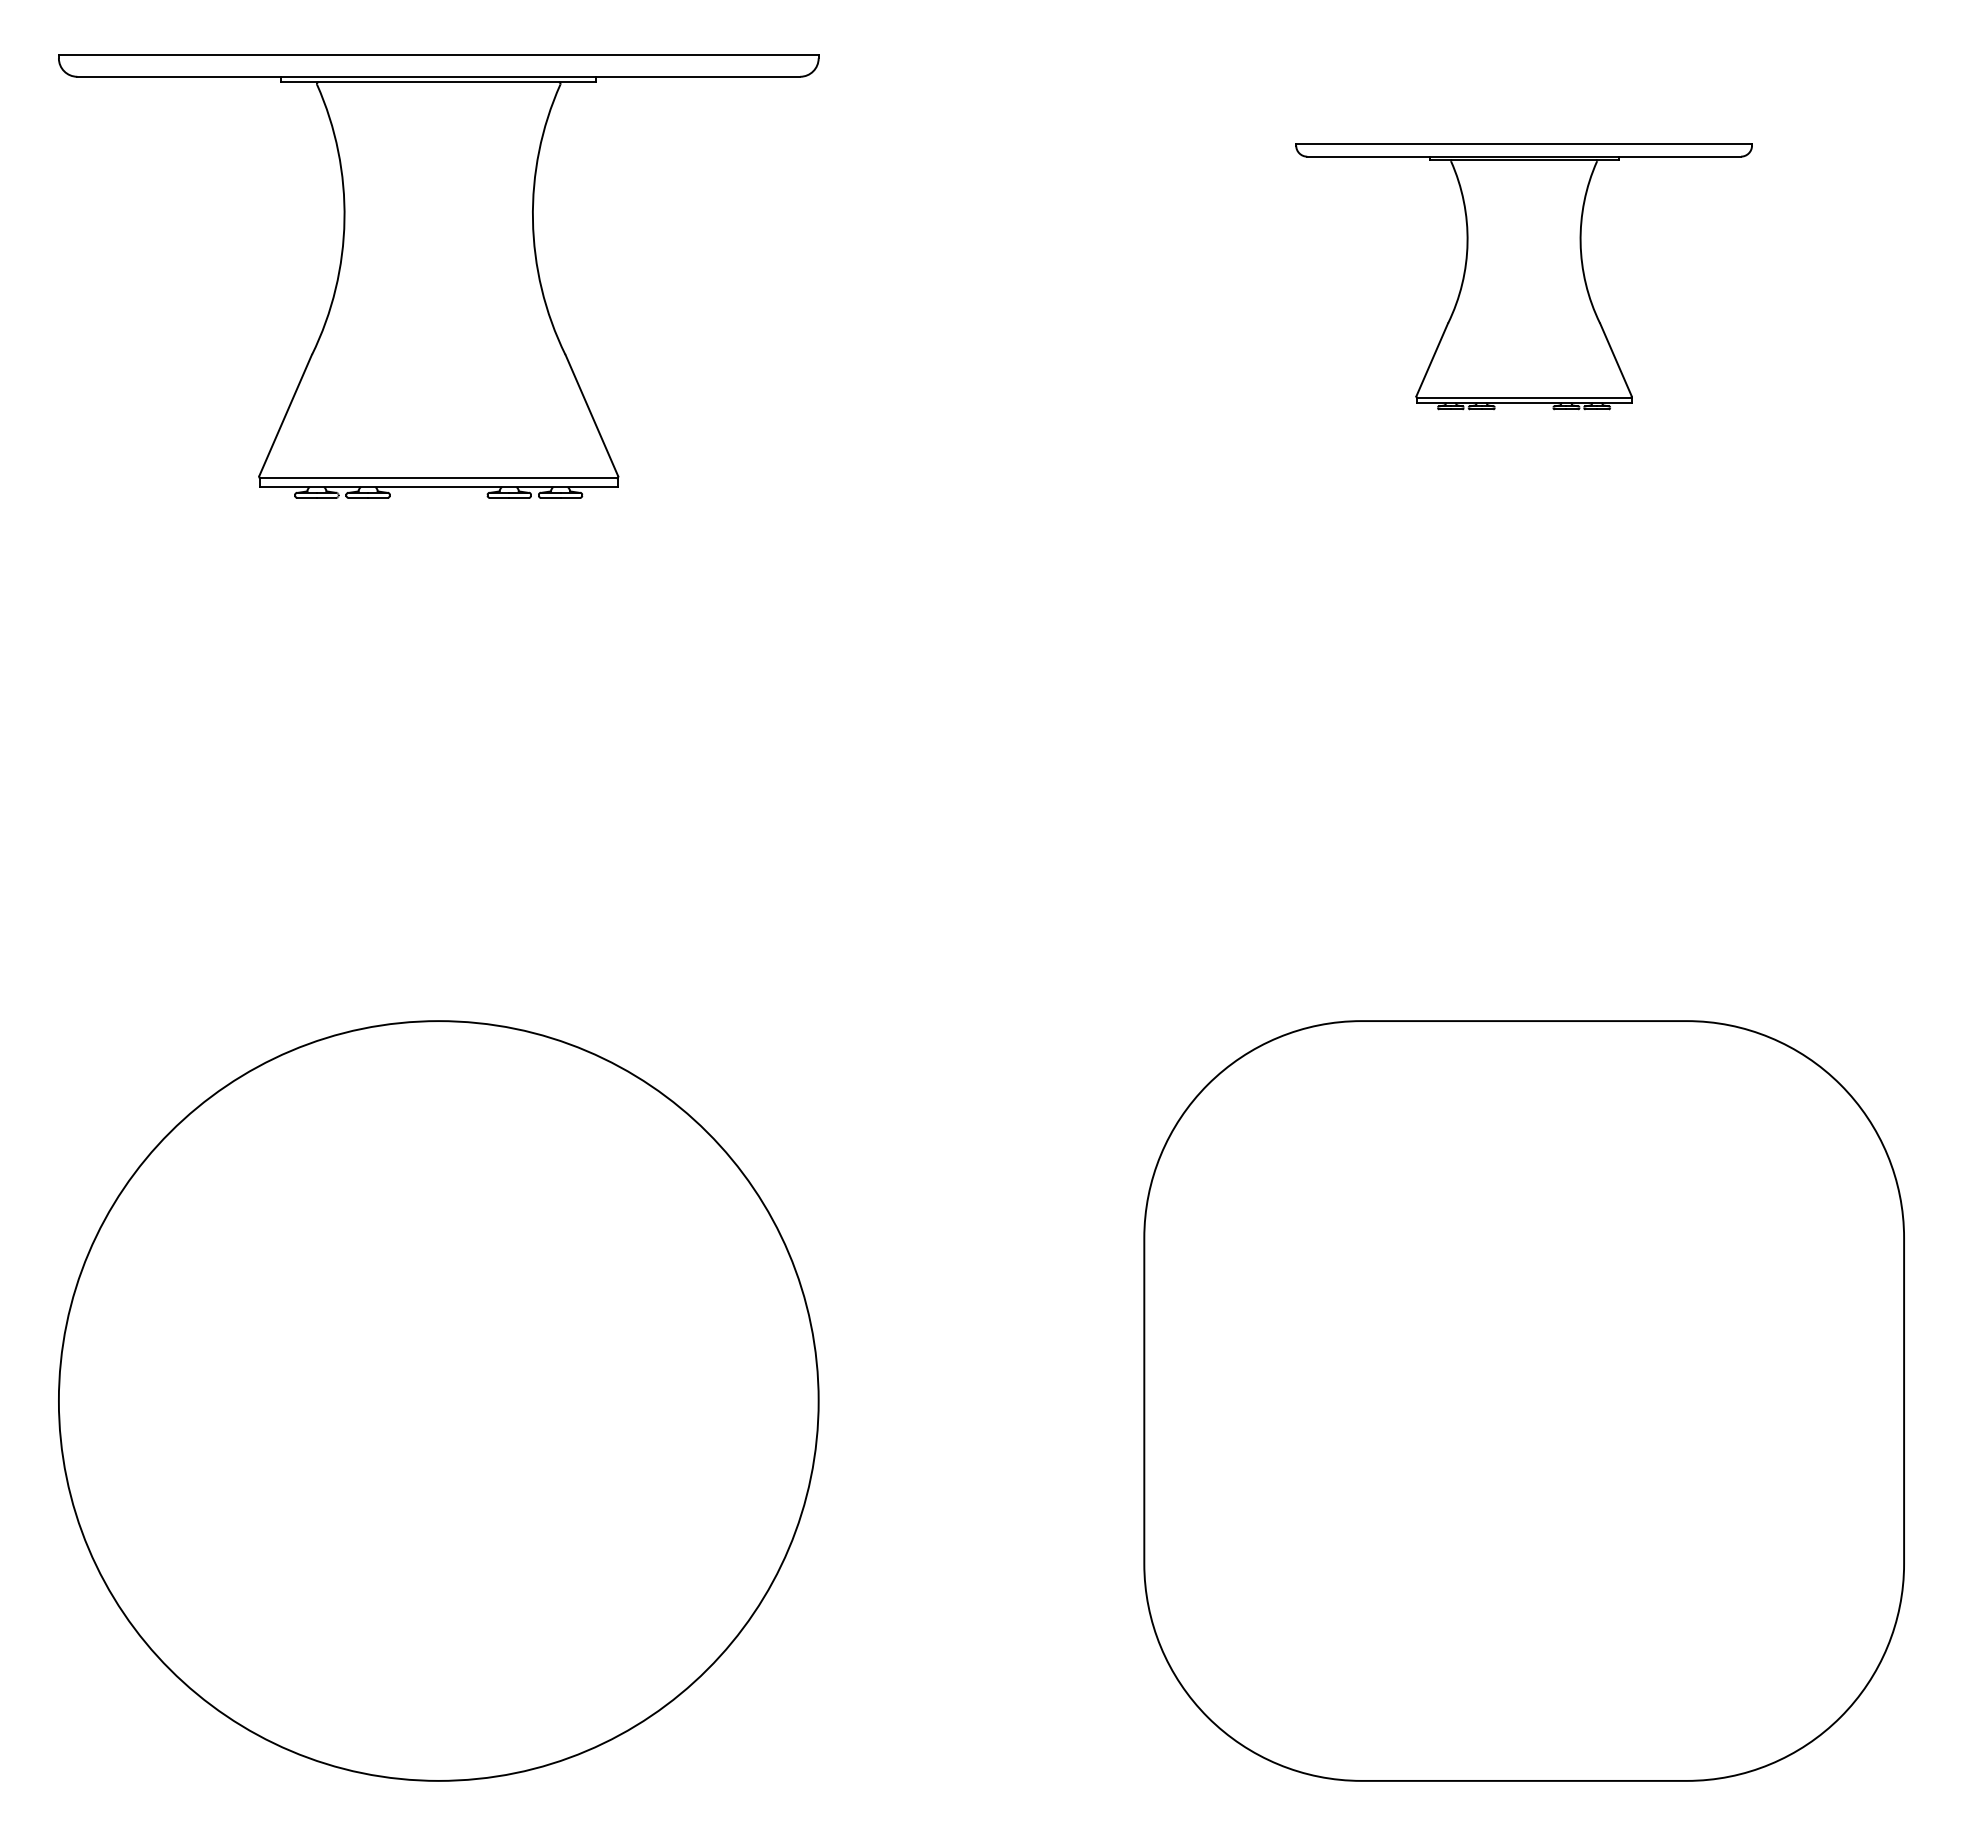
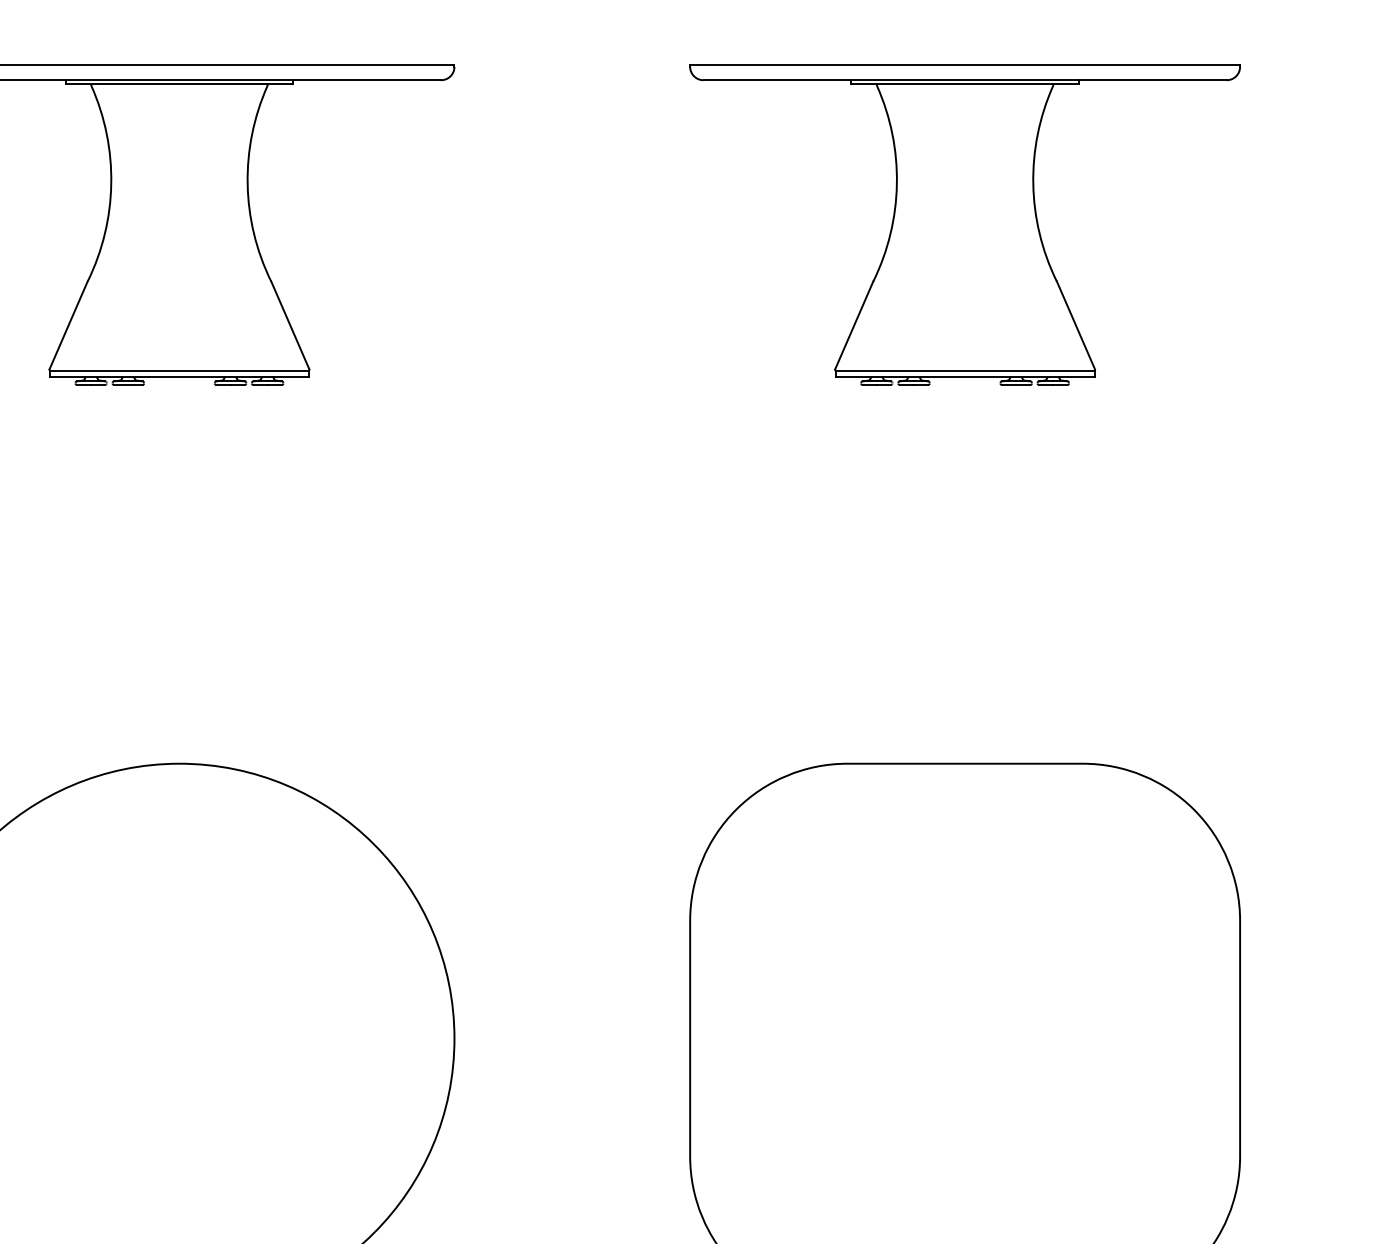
part: (1523, 276) -> (964, 224), size x1.67

